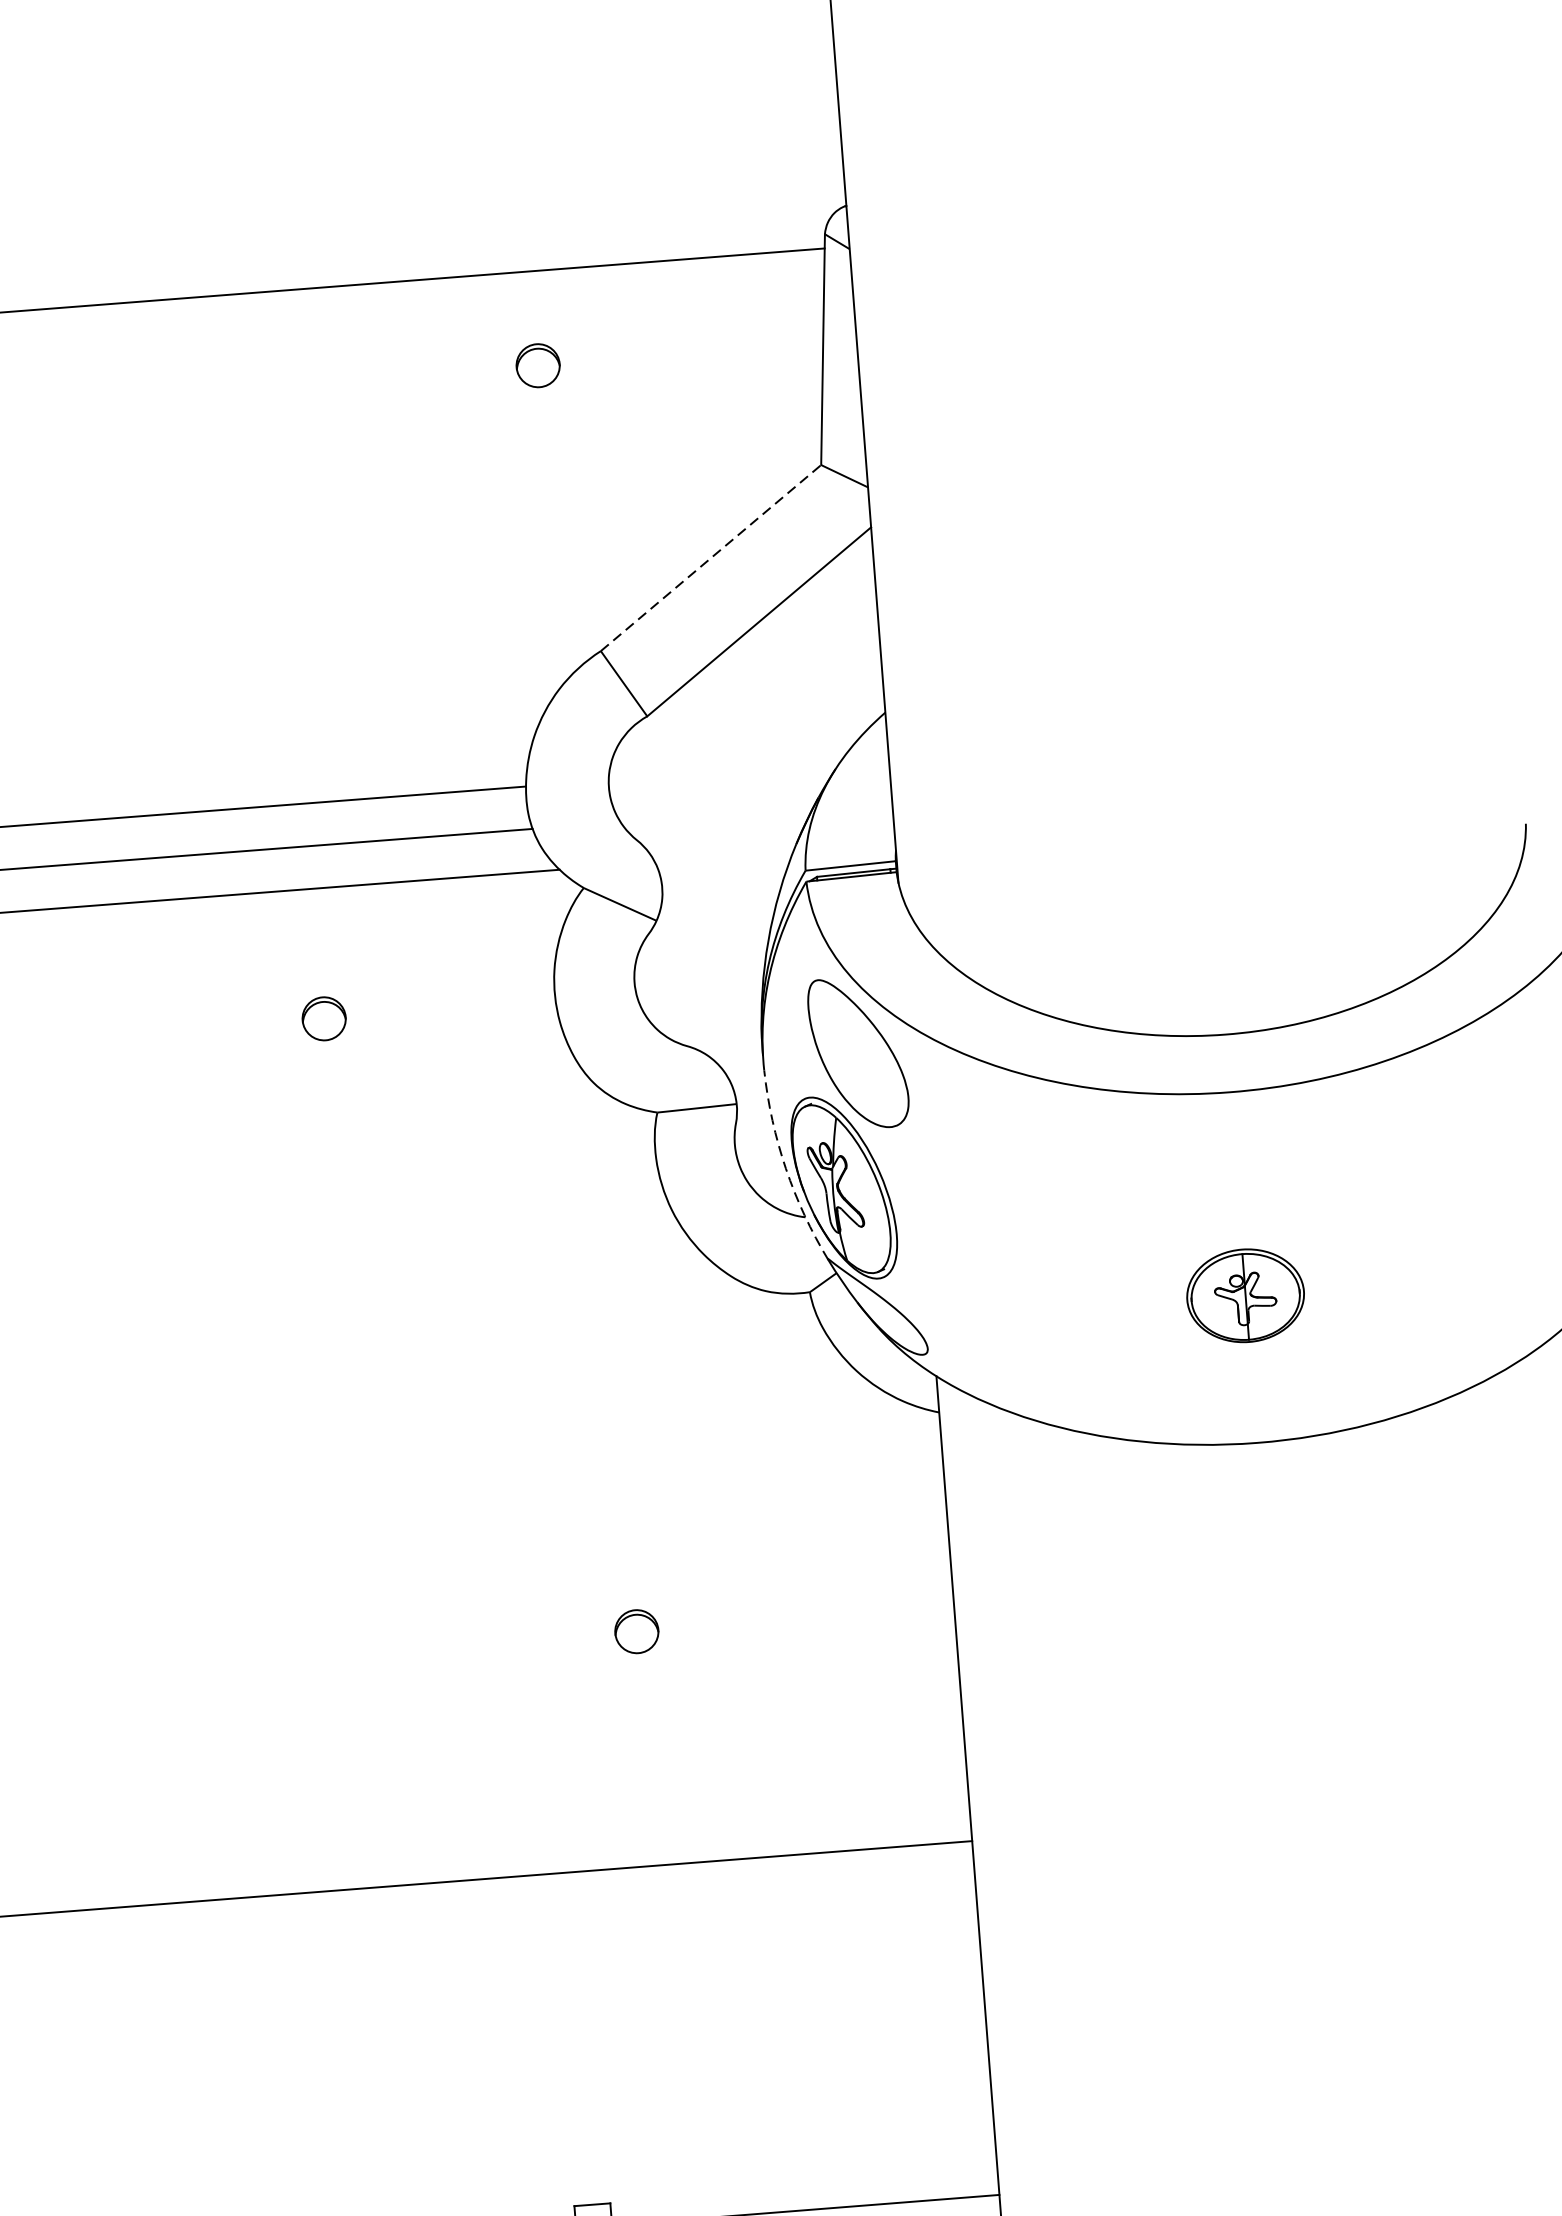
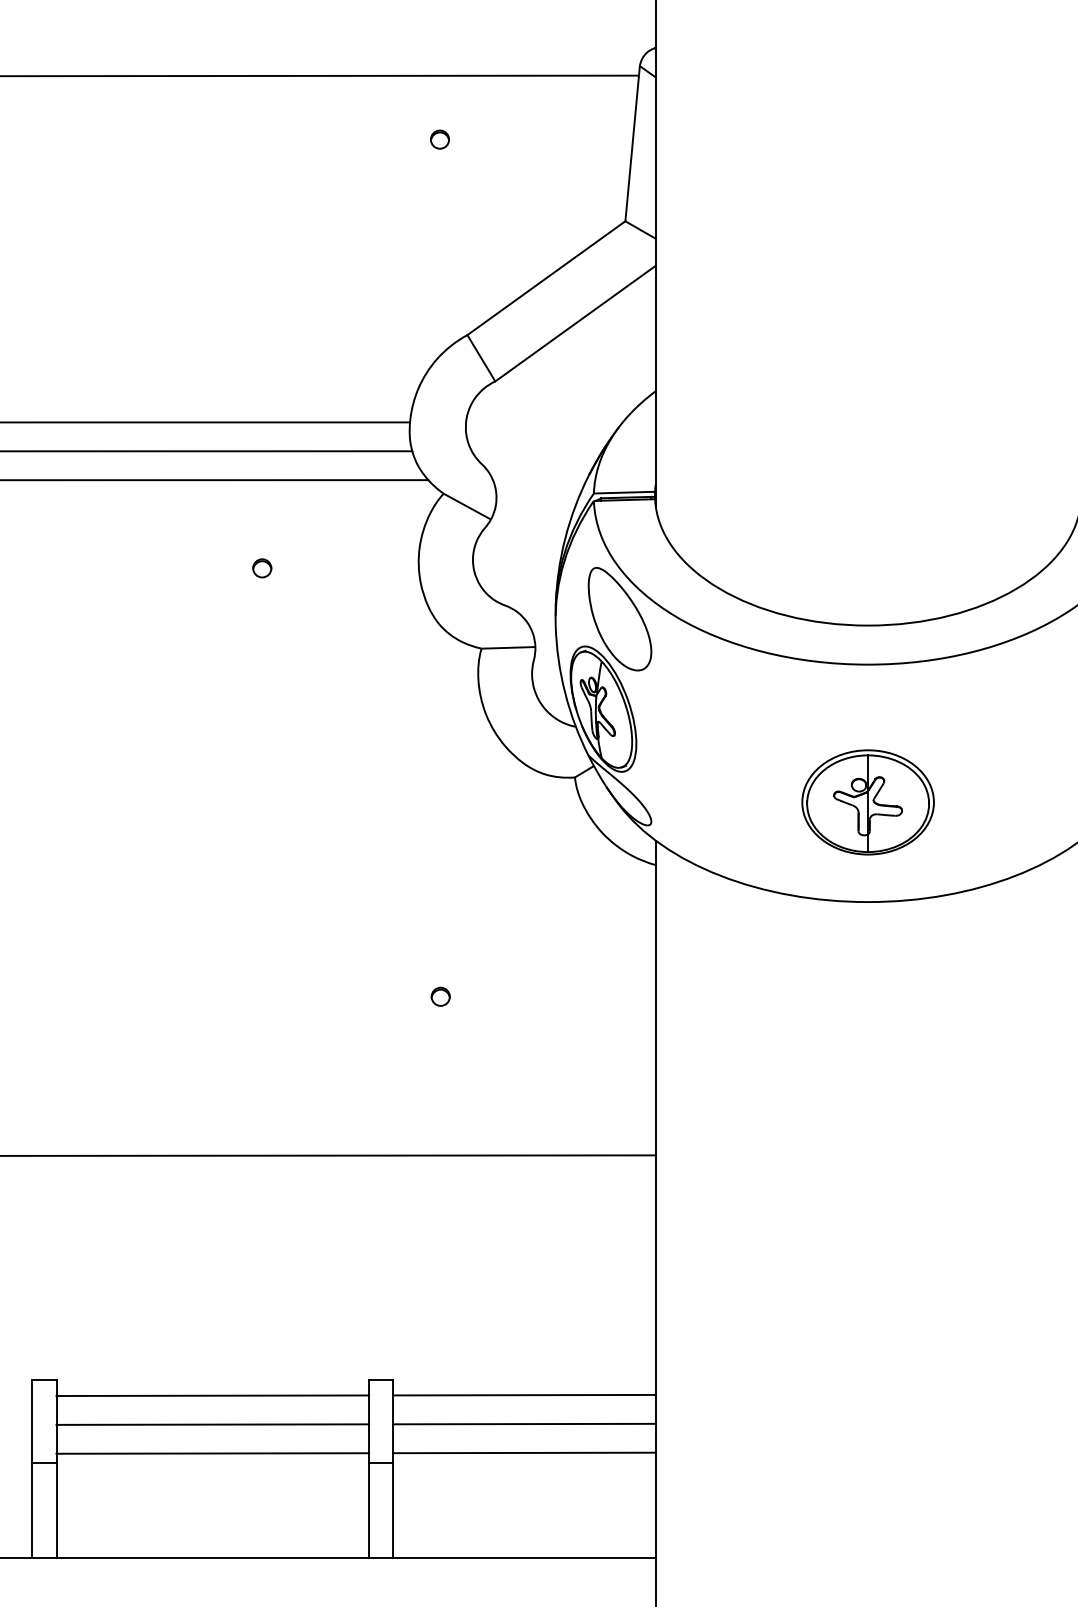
part: (537, 365) -> (439, 139), size x0.62
line: (711, 557) -> (546, 277), dashed -> solid
part: (324, 1019) -> (262, 568), size x0.62
arc: (786, 1169) -> (565, 693), dashed -> solid
part: (1244, 1295) -> (867, 802), size x1.67
part: (636, 1630) -> (440, 996), size x0.62

